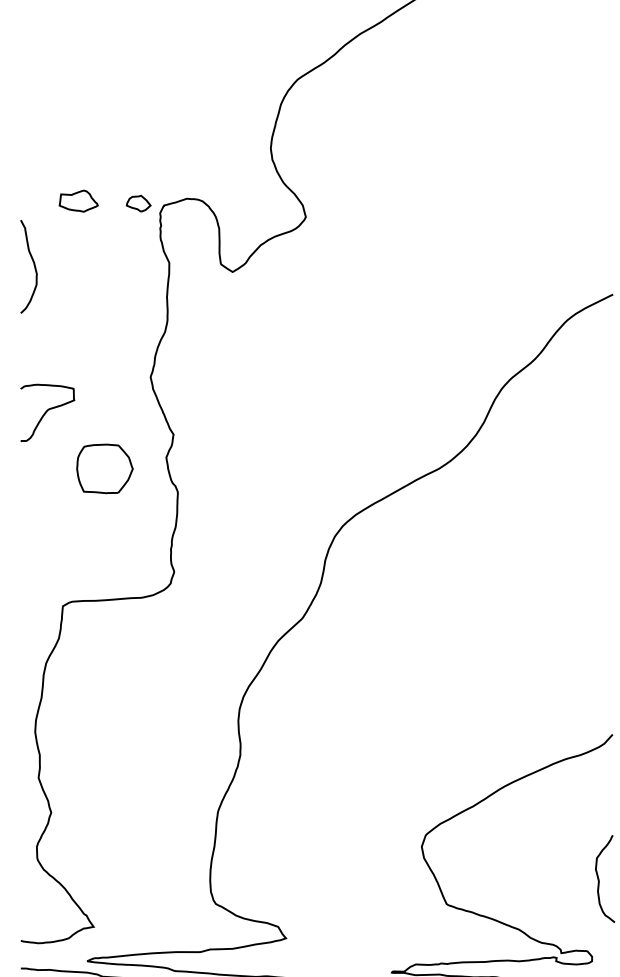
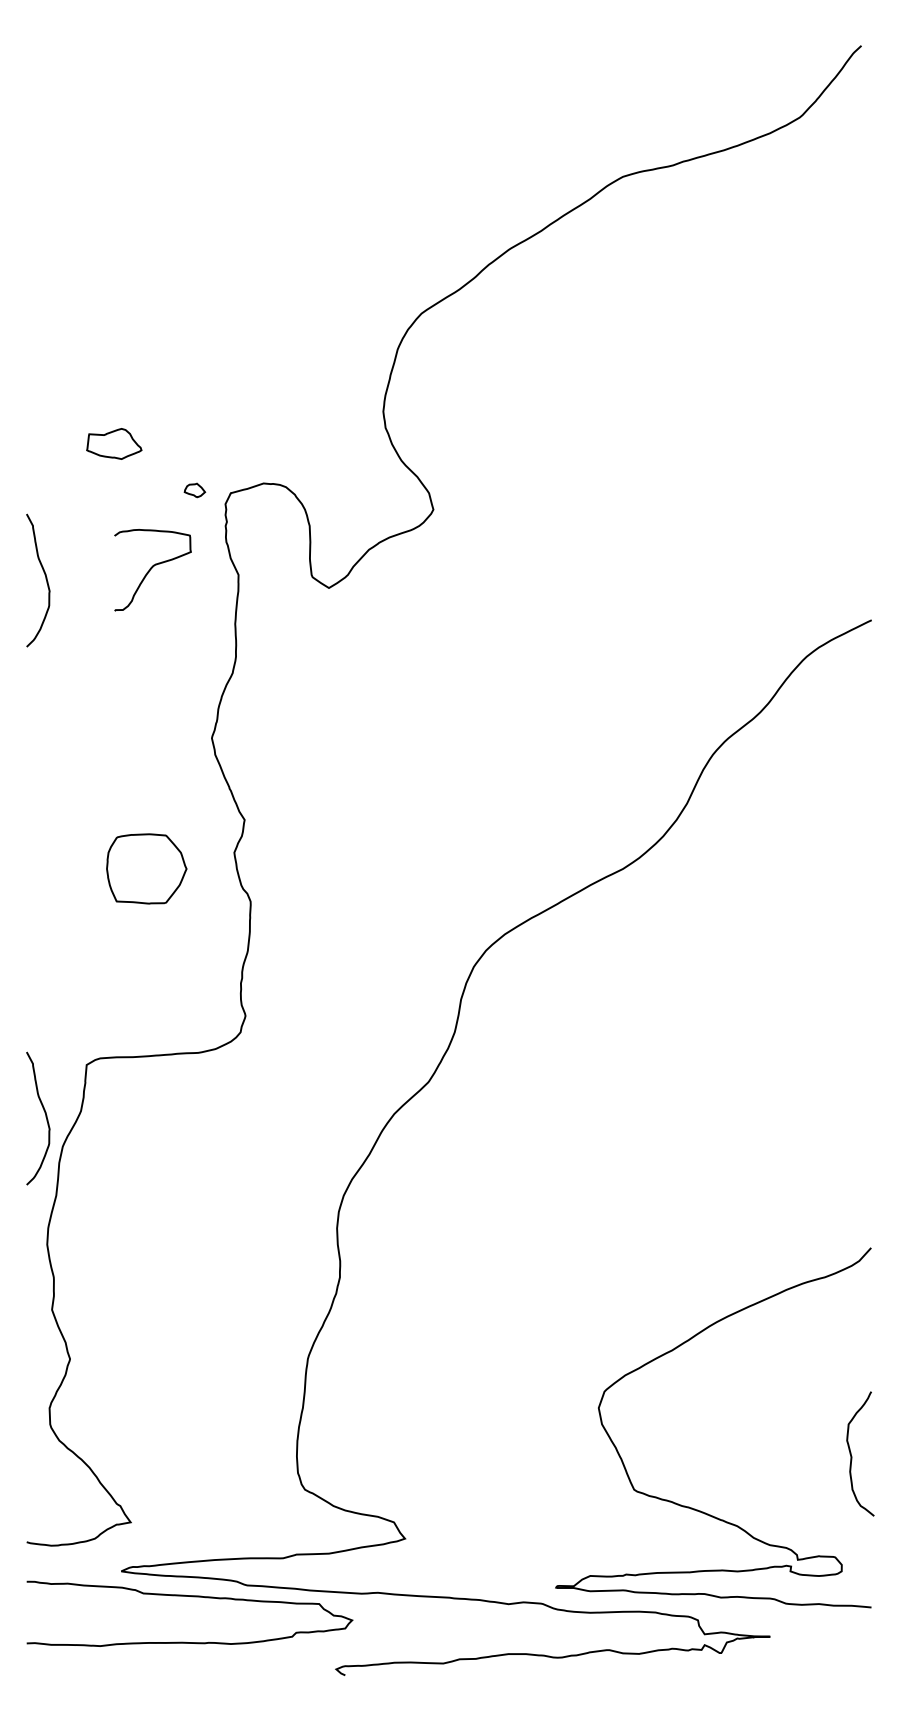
part: (78, 200) -> (114, 443), moved
part: (138, 203) -> (194, 490), size x0.6
curve: (46, 412) -> (151, 569), moved
curve: (34, 643) -> (45, 1117), added

